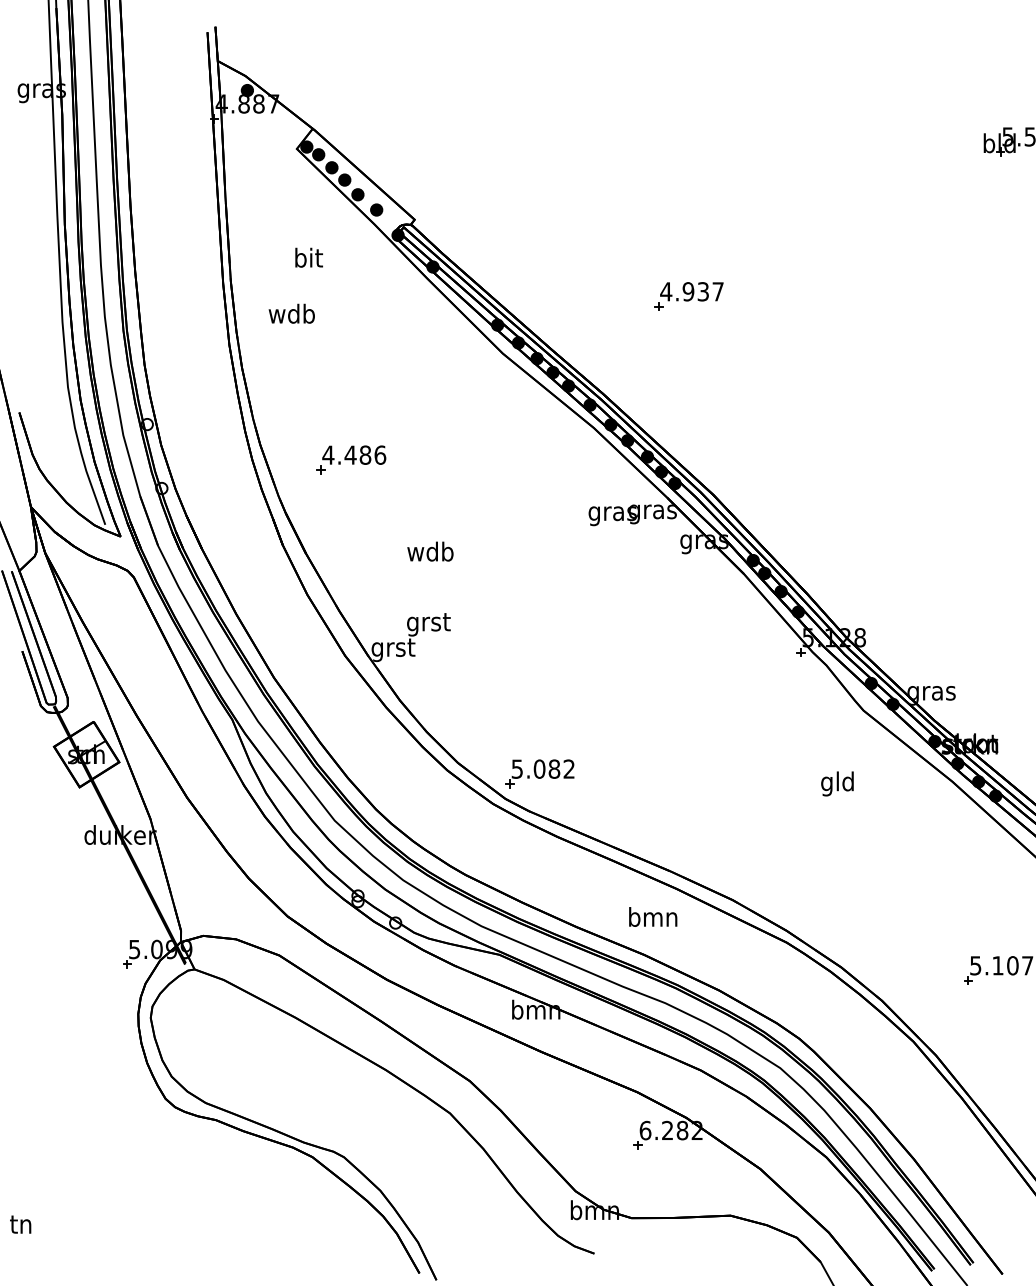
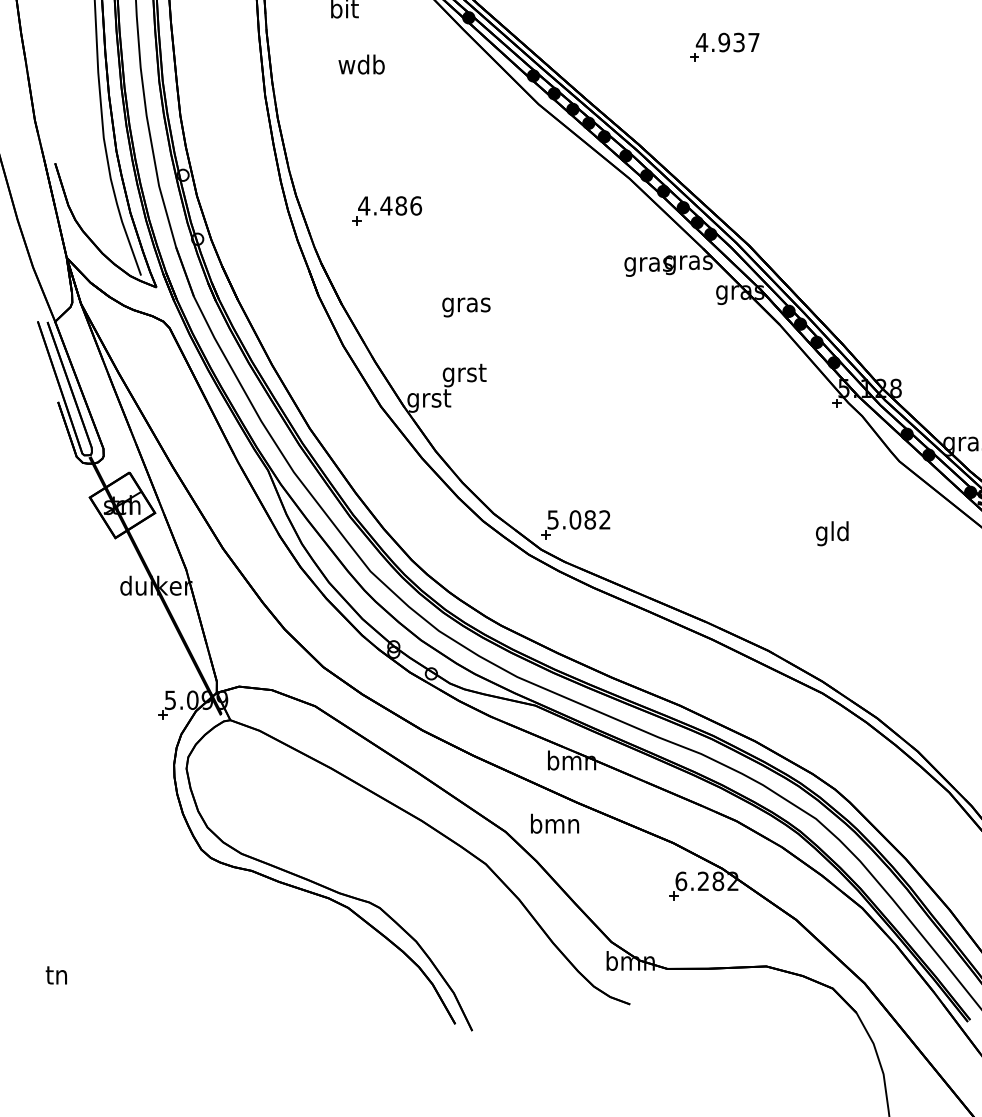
text: (291, 313) -> (361, 64), moved
text: (430, 553) -> (466, 304), wdb -> gras
text: (837, 783) -> (832, 533), moved
text: (653, 916) -> (555, 823), moved

